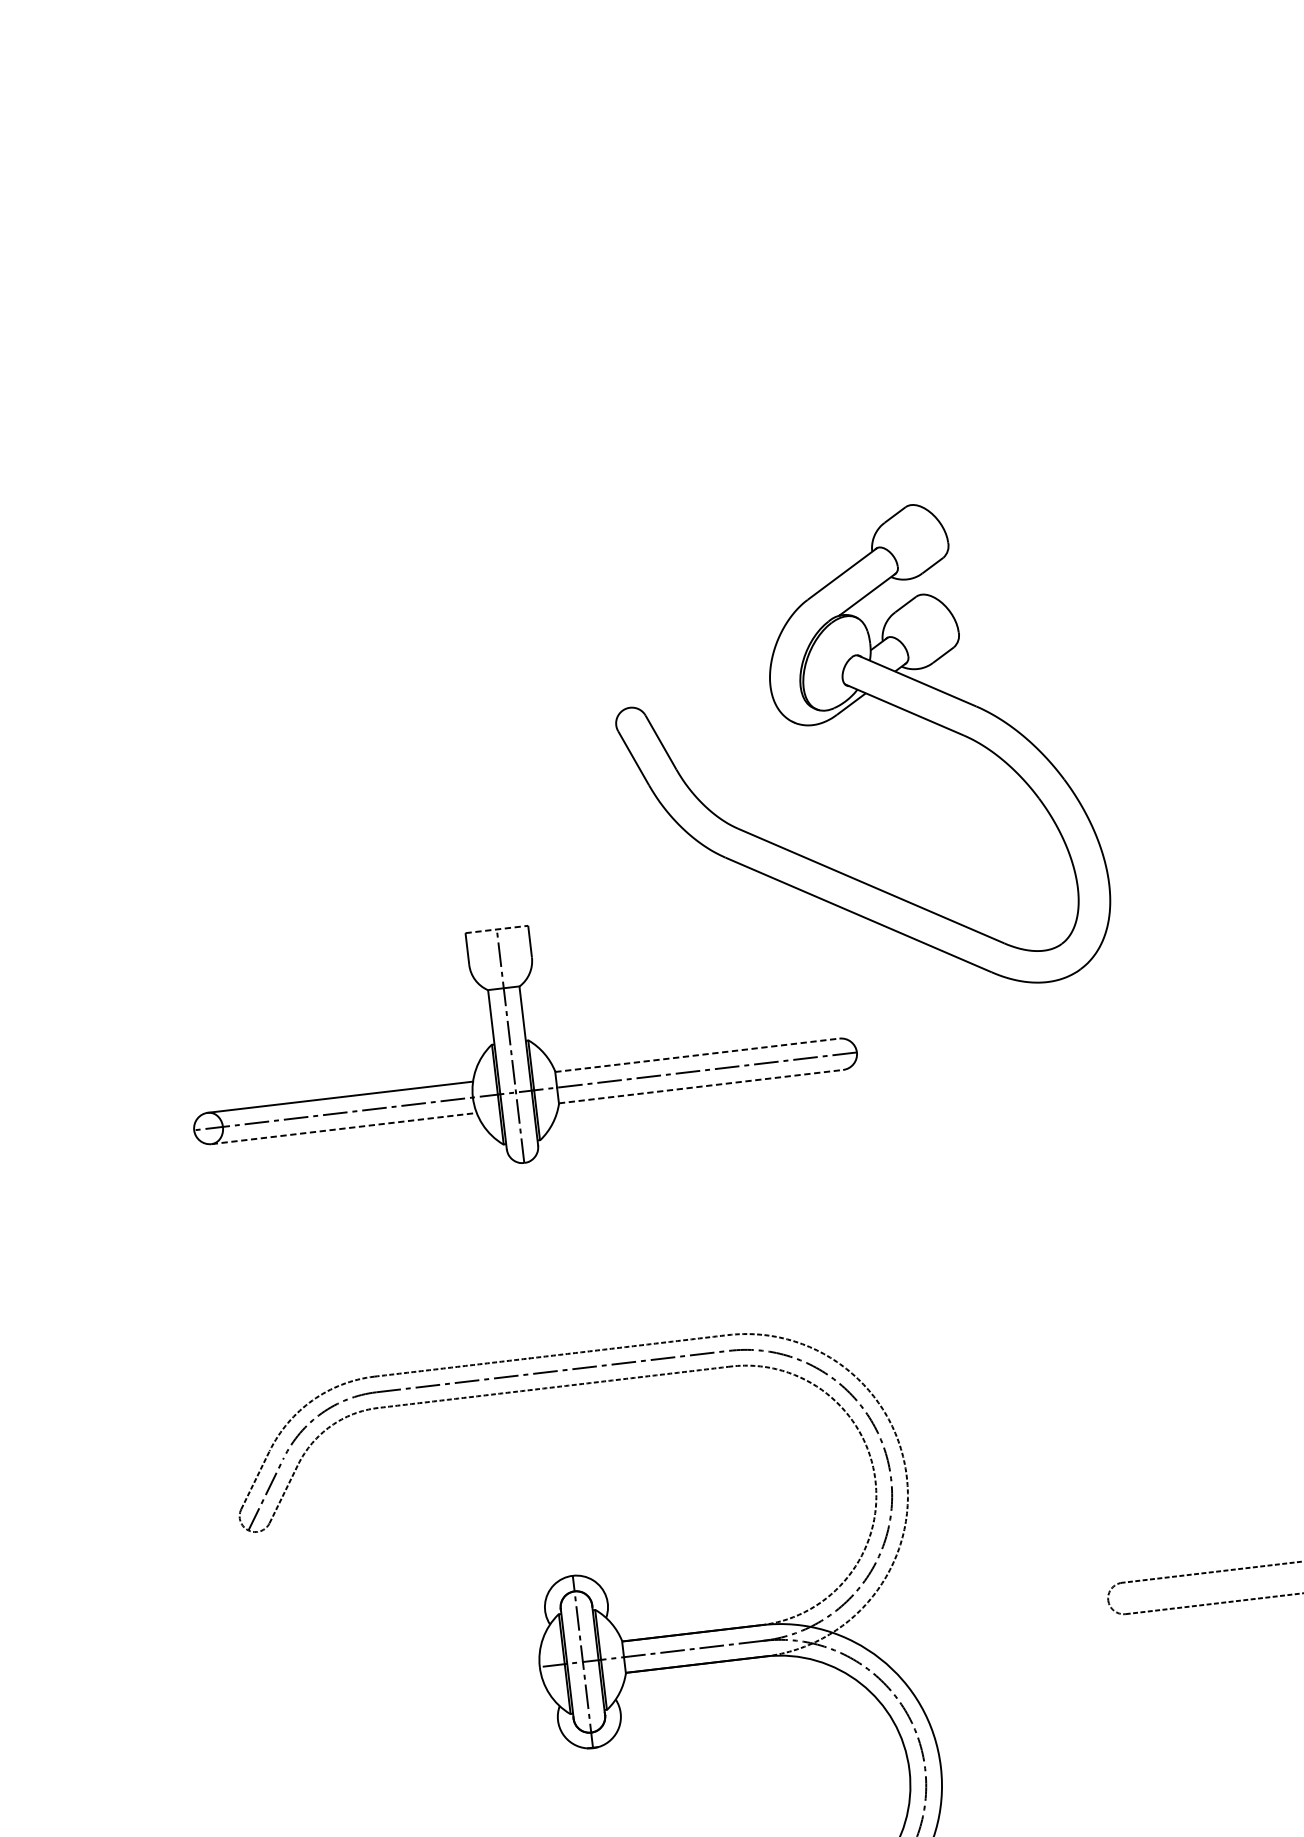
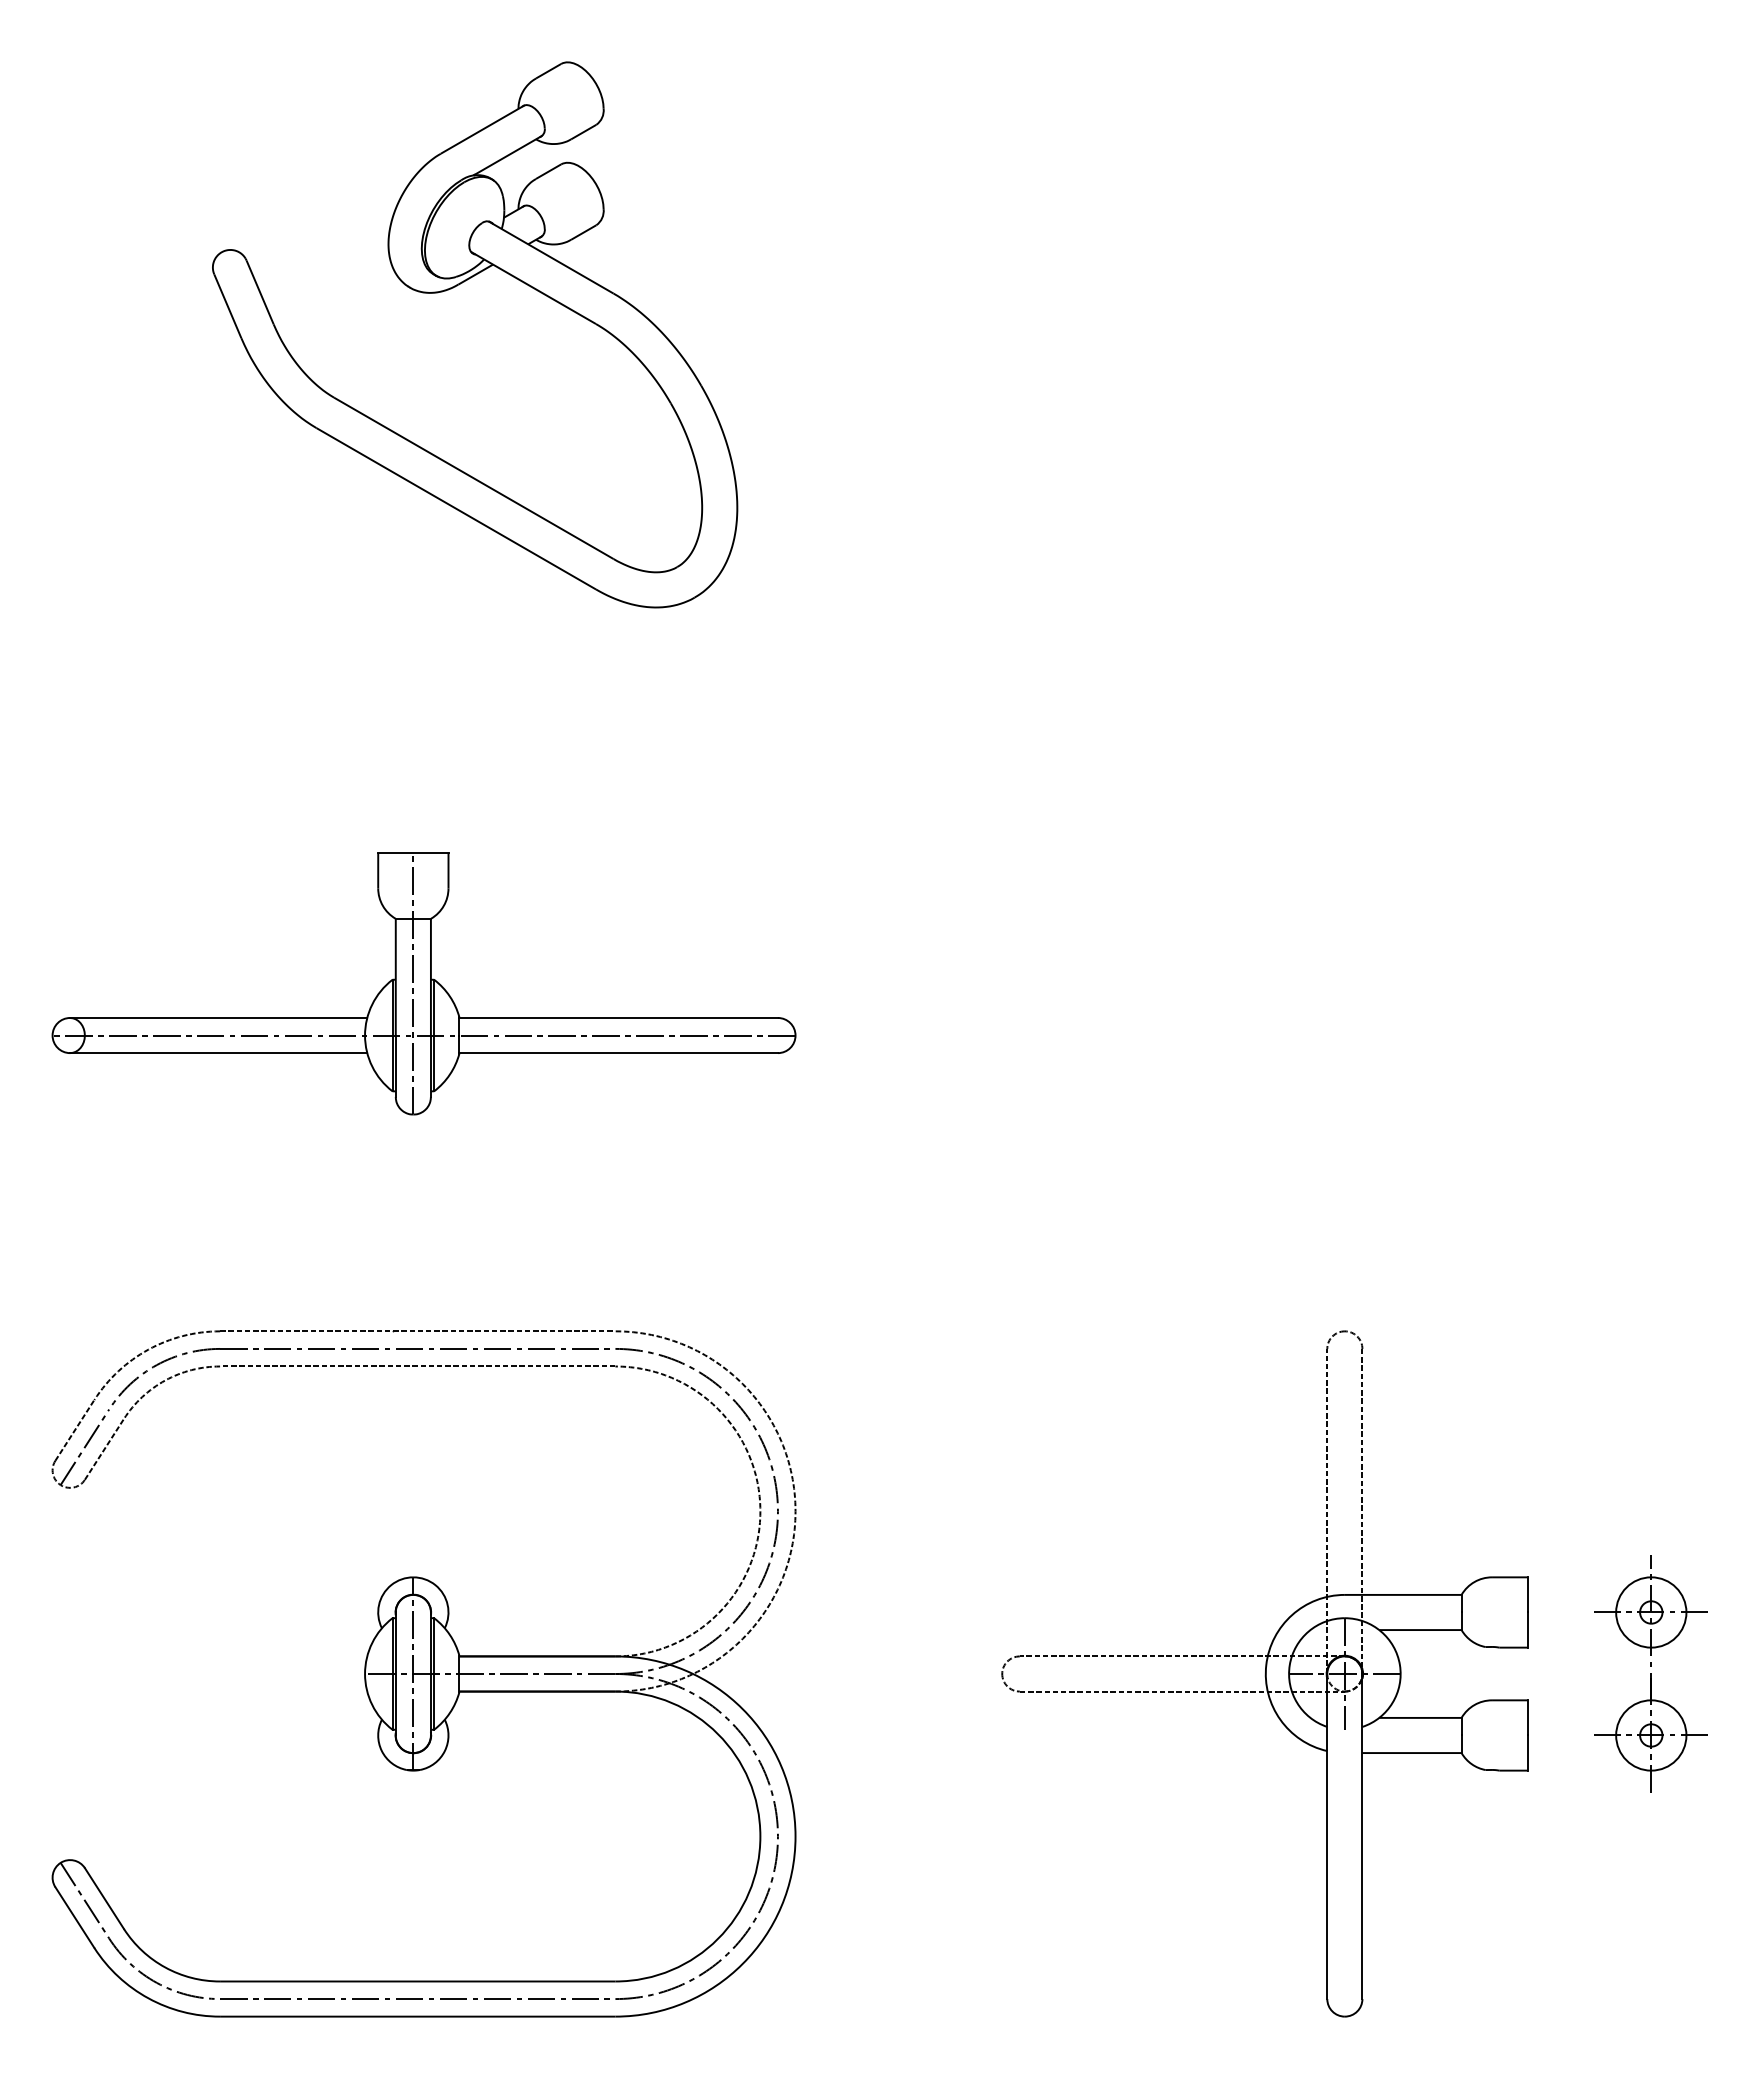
part: (833, 718) -> (453, 288), moved
line: (496, 929) -> (413, 852), dashed -> solid
line: (698, 1054) -> (619, 1017), dashed -> solid
line: (701, 1086) -> (619, 1053), dashed -> solid
line: (344, 1128) -> (218, 1053), dashed -> solid

